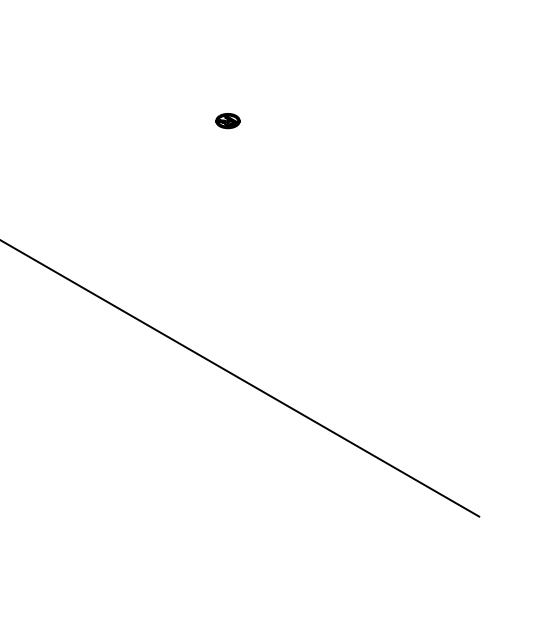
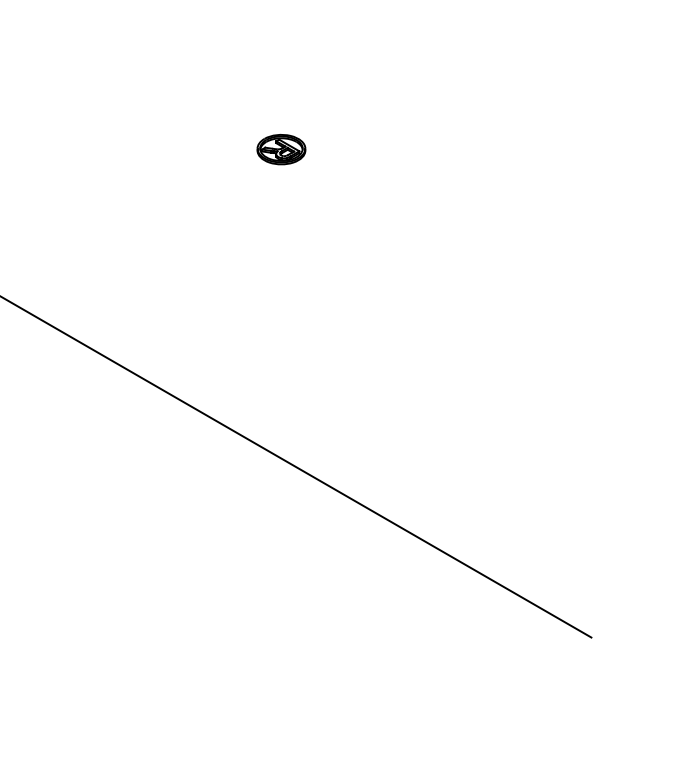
part: (227, 120) -> (280, 148), size x1.67

